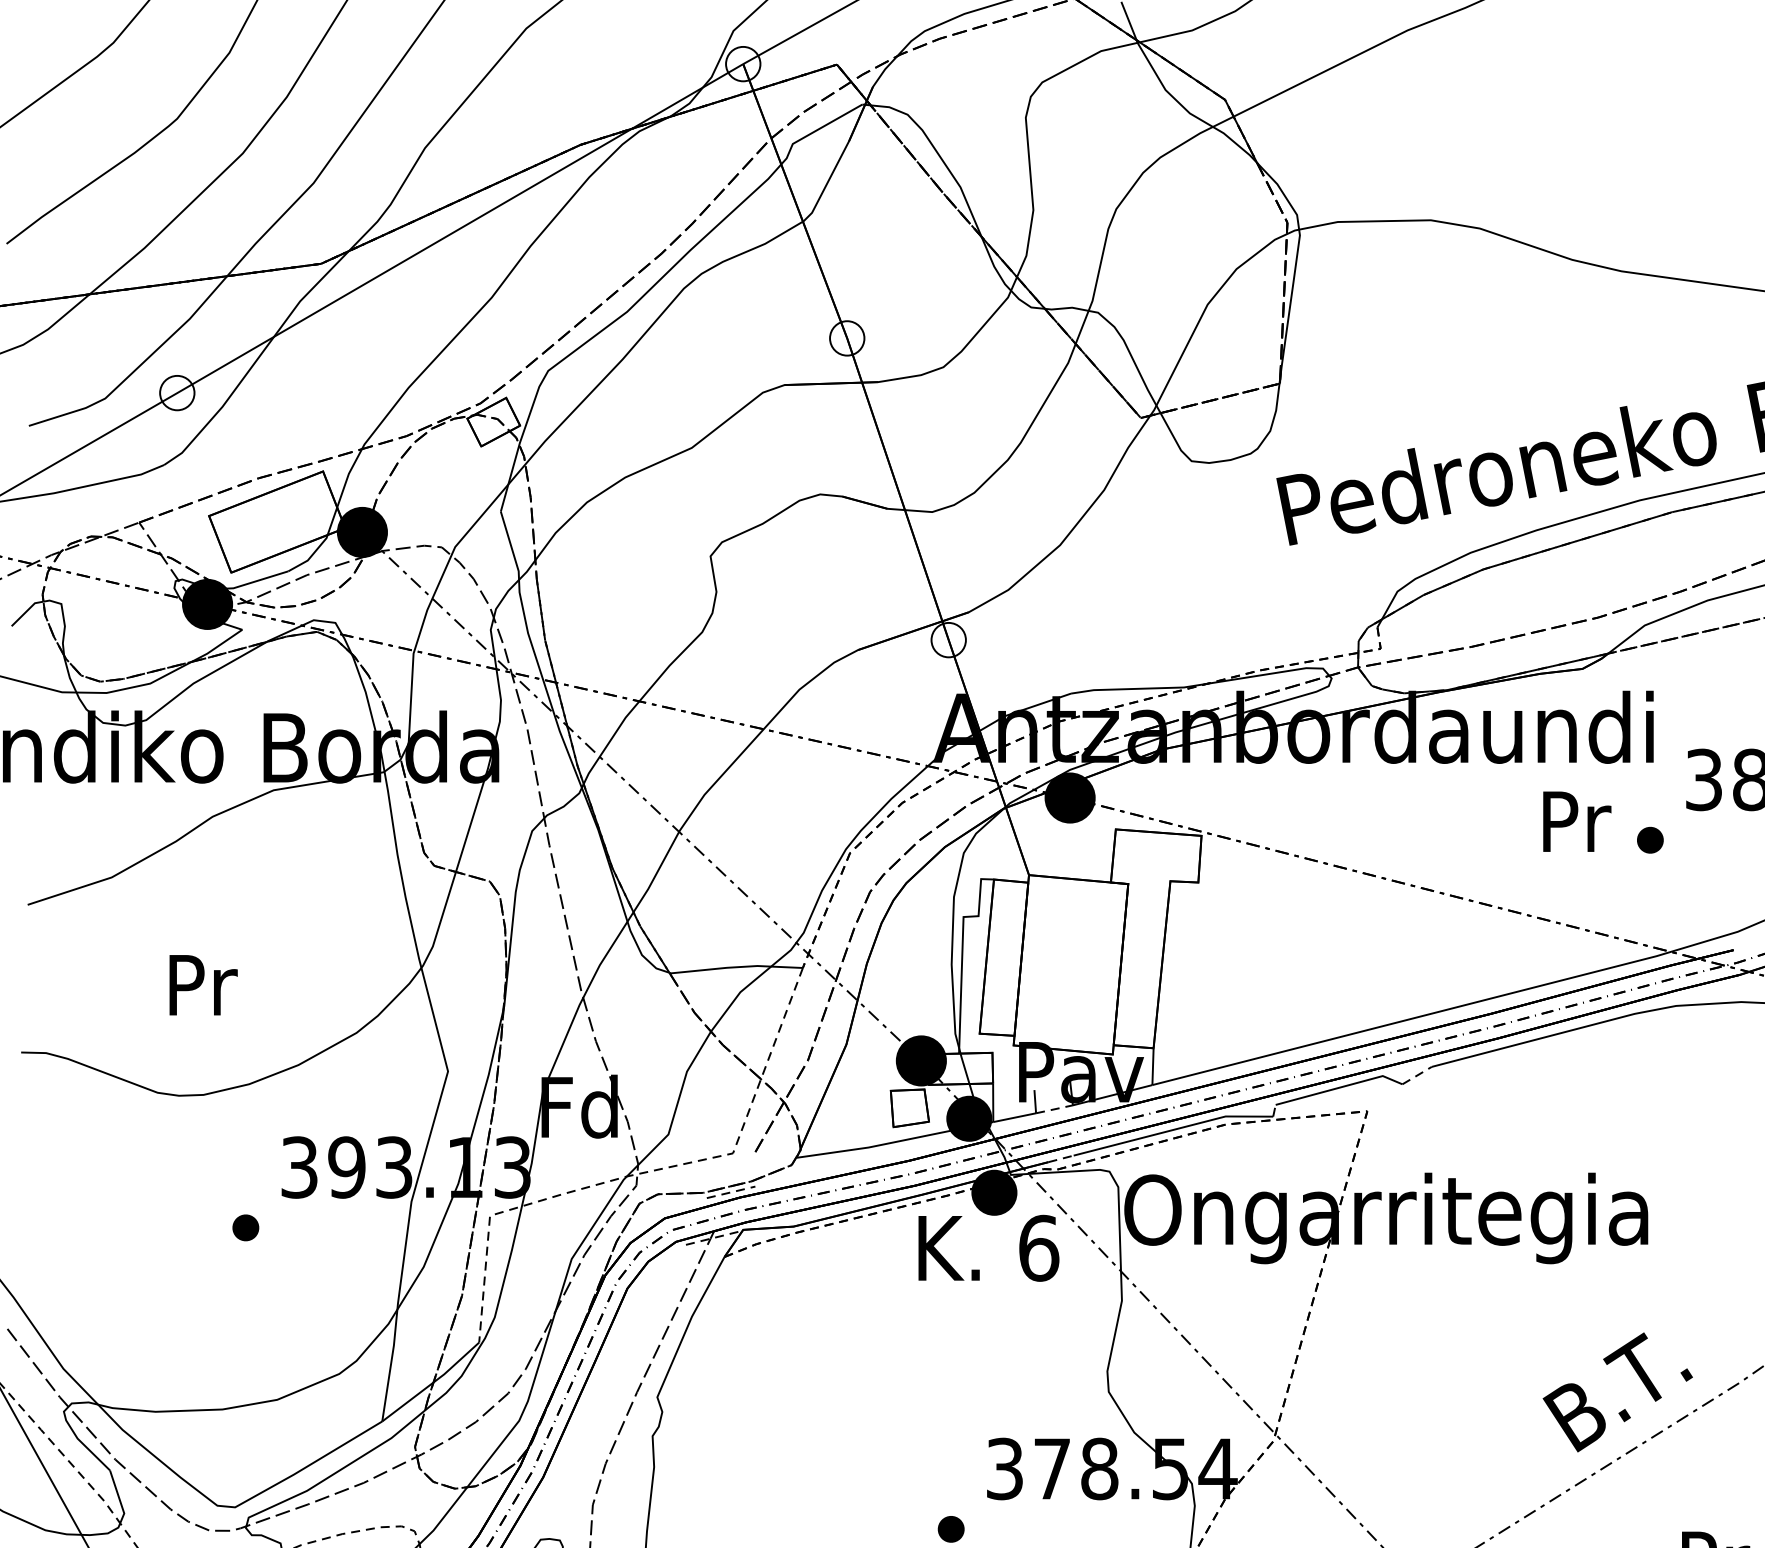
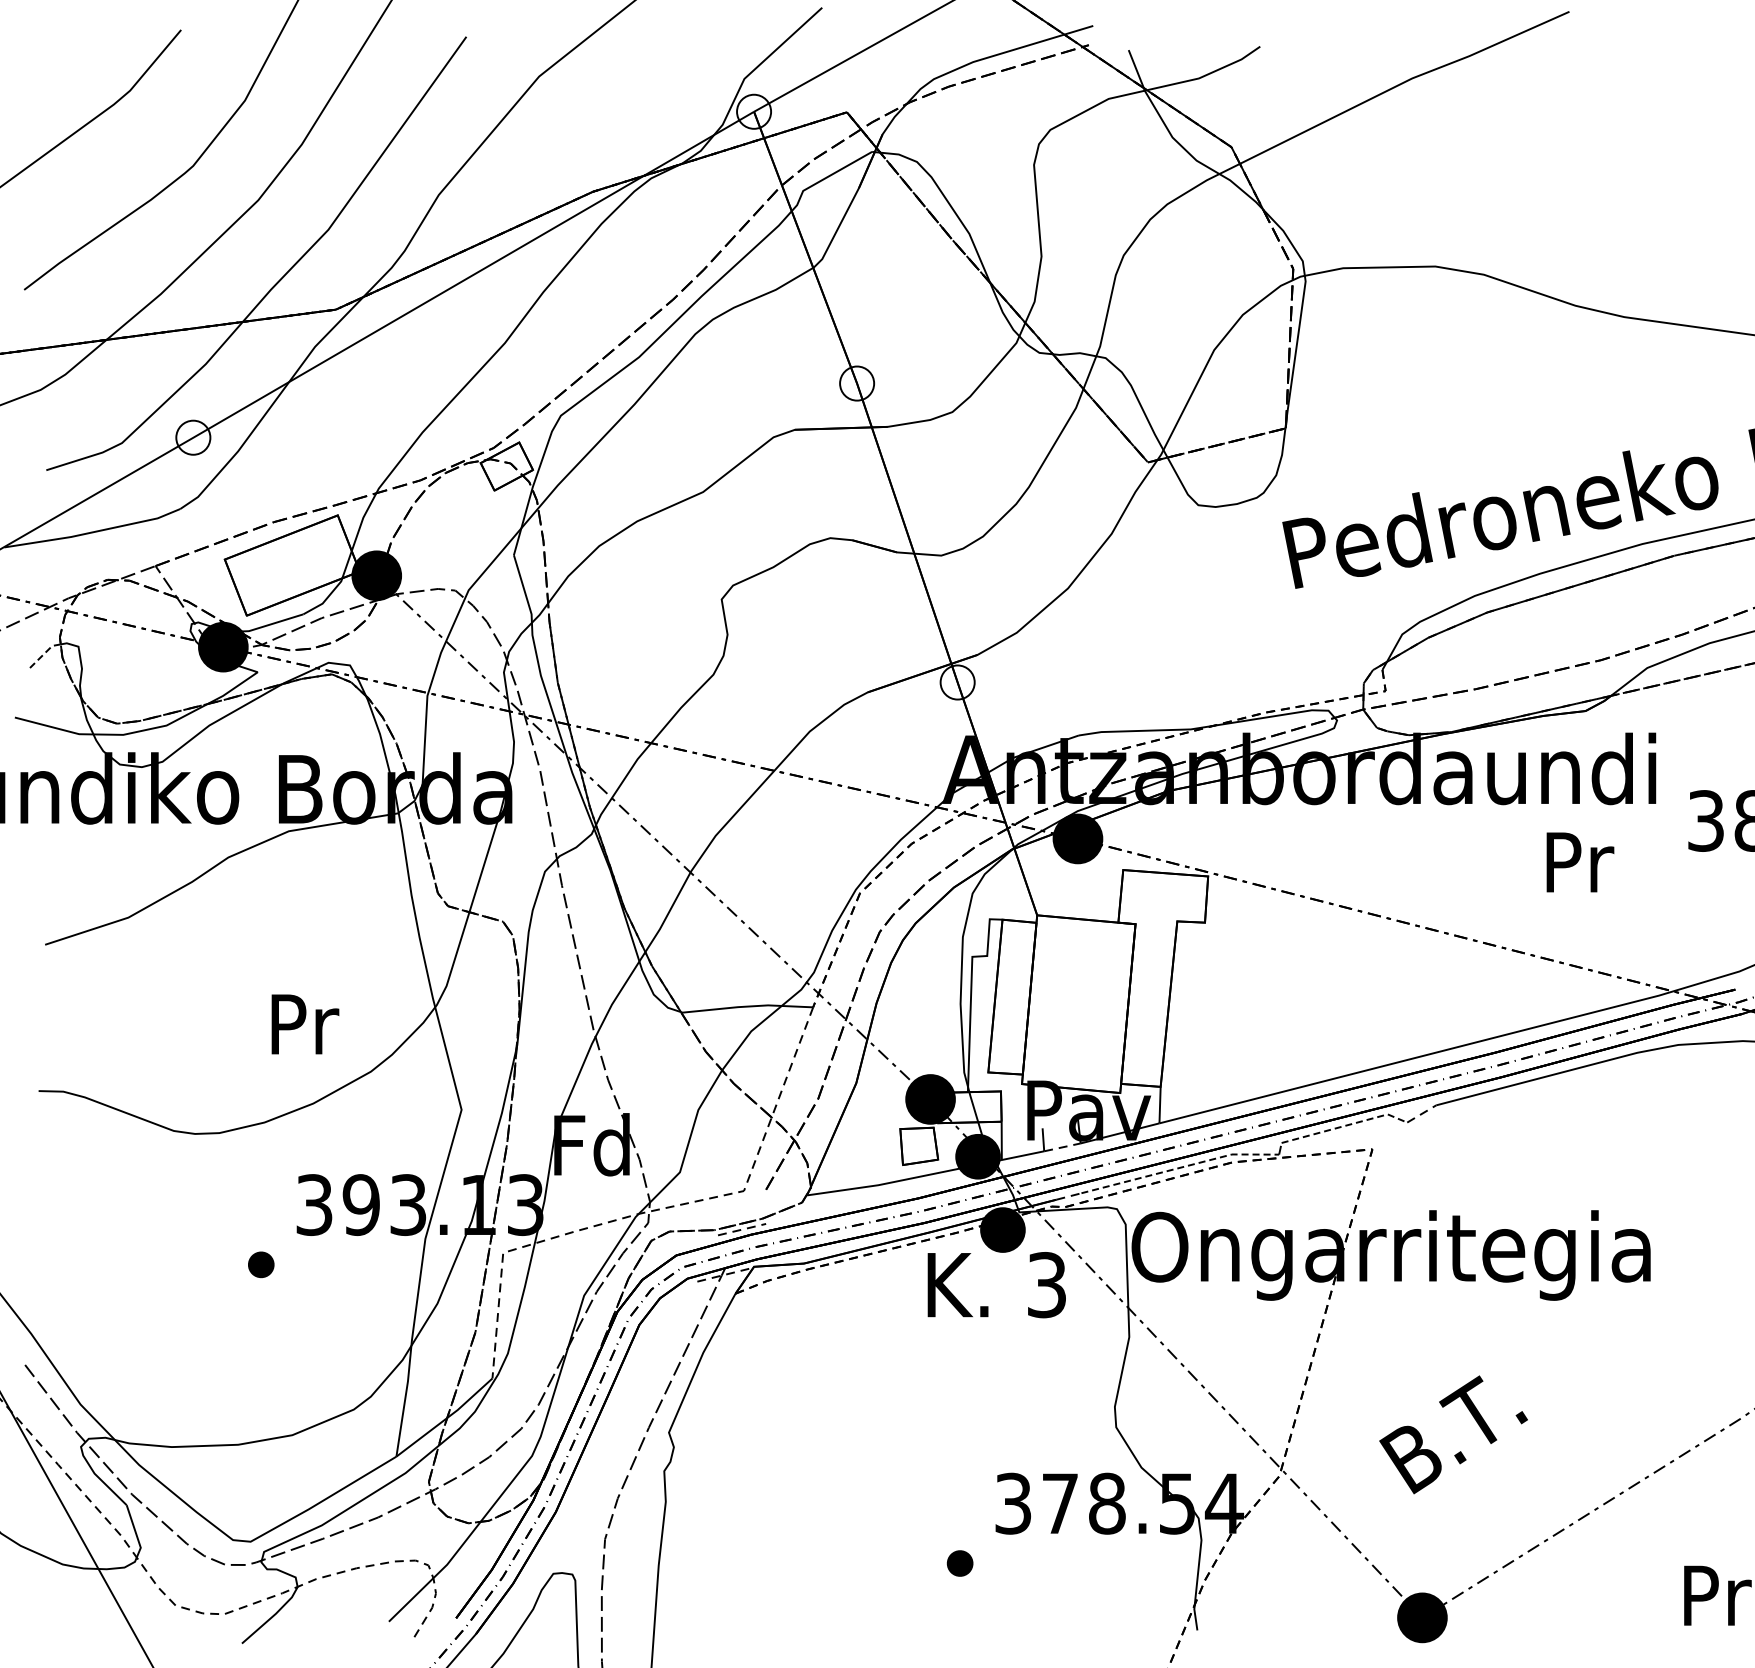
line: (26, 611) -> (43, 654), solid -> dashed
part: (1650, 839) -> (1652, 880), removed
text: (203, 985) -> (305, 1024), moved
line: (1341, 1087) -> (1346, 1125), solid -> dashed
line: (1173, 1129) -> (1180, 1167), solid -> dashed
text: (1039, 1248) -> (1047, 1285), 6 -> 3
text: (1617, 1392) -> (1453, 1434), moved

